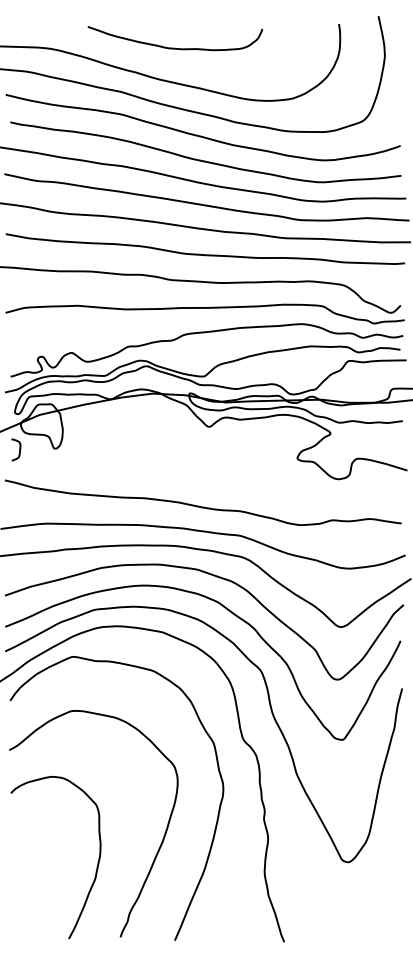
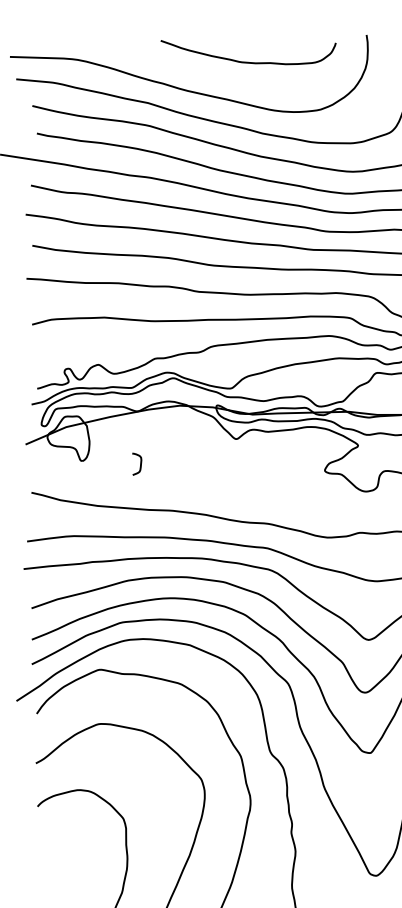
curve: (175, 47) -> (248, 61), moved
curve: (19, 449) -> (140, 463), moved

